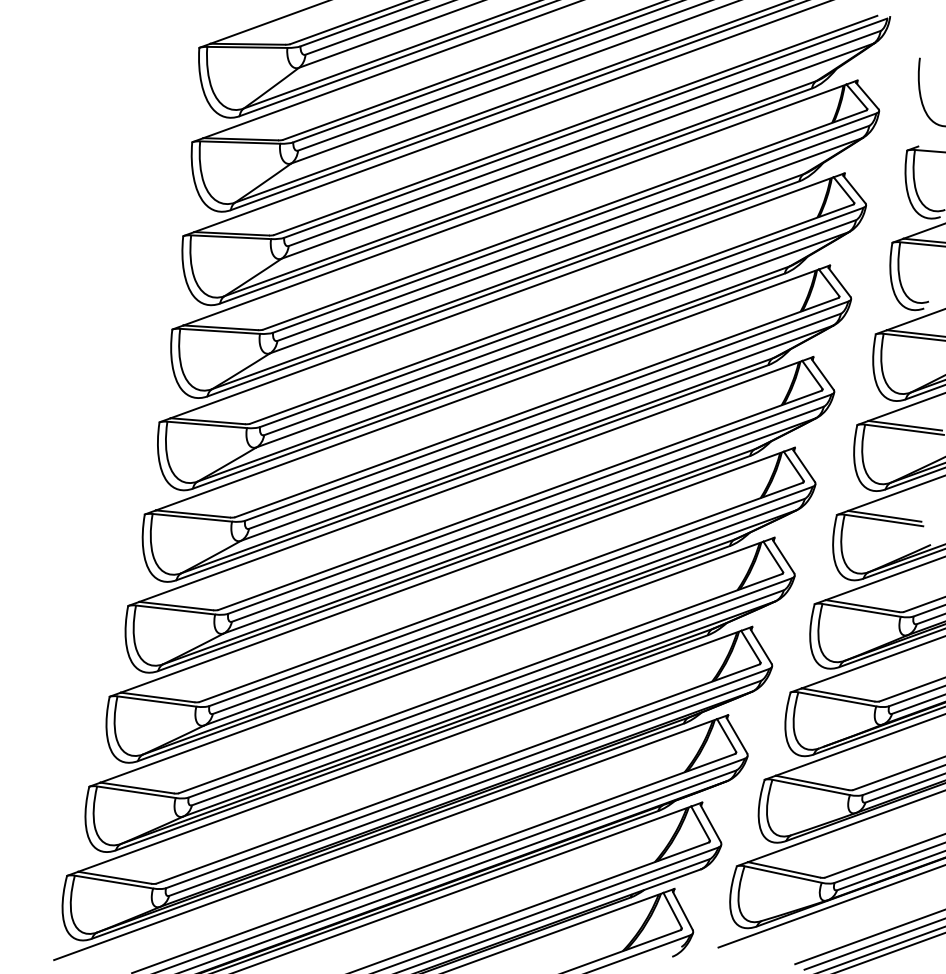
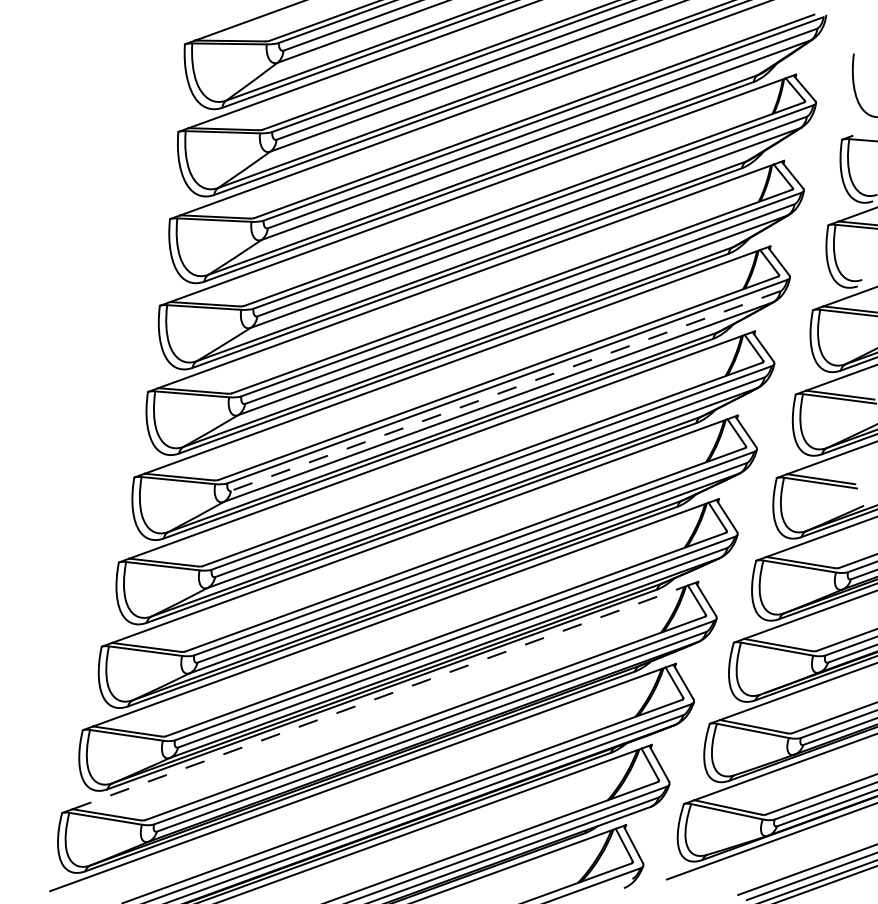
line: (544, 421) -> (505, 391), solid -> dashed
line: (409, 751) -> (380, 697), solid -> dashed

